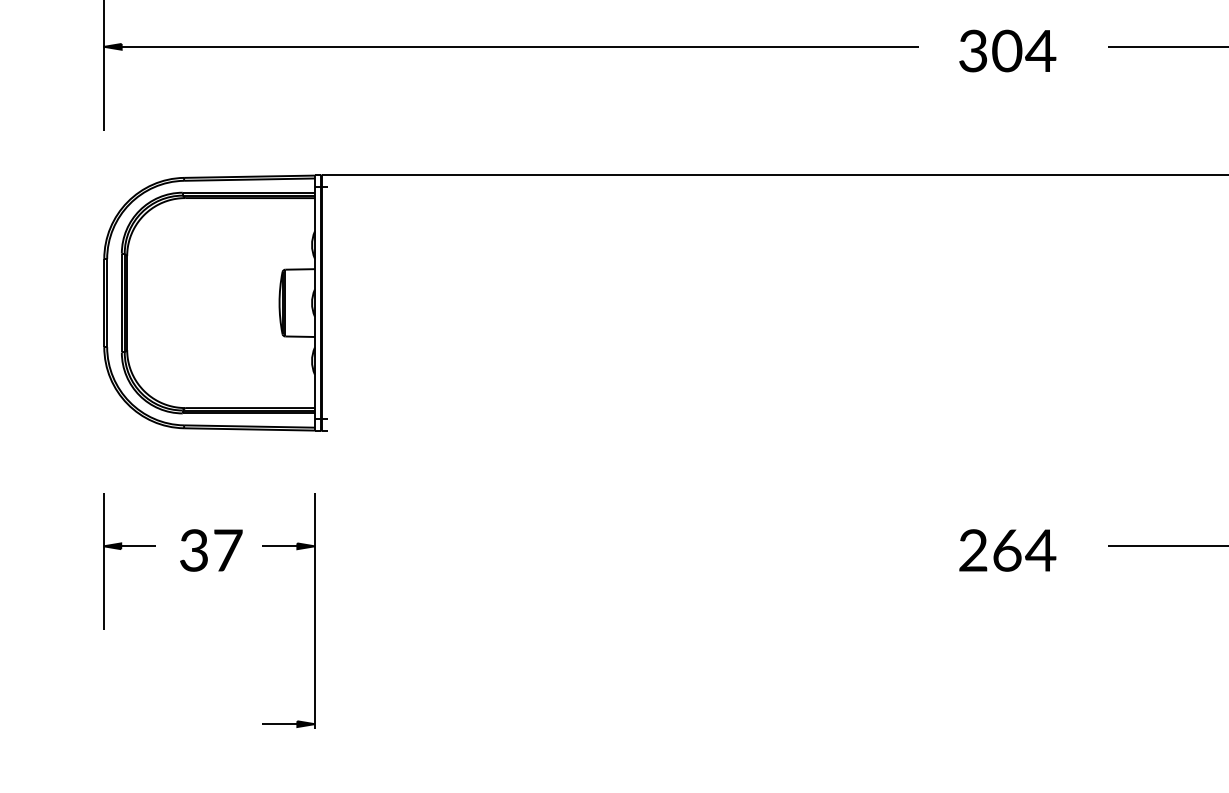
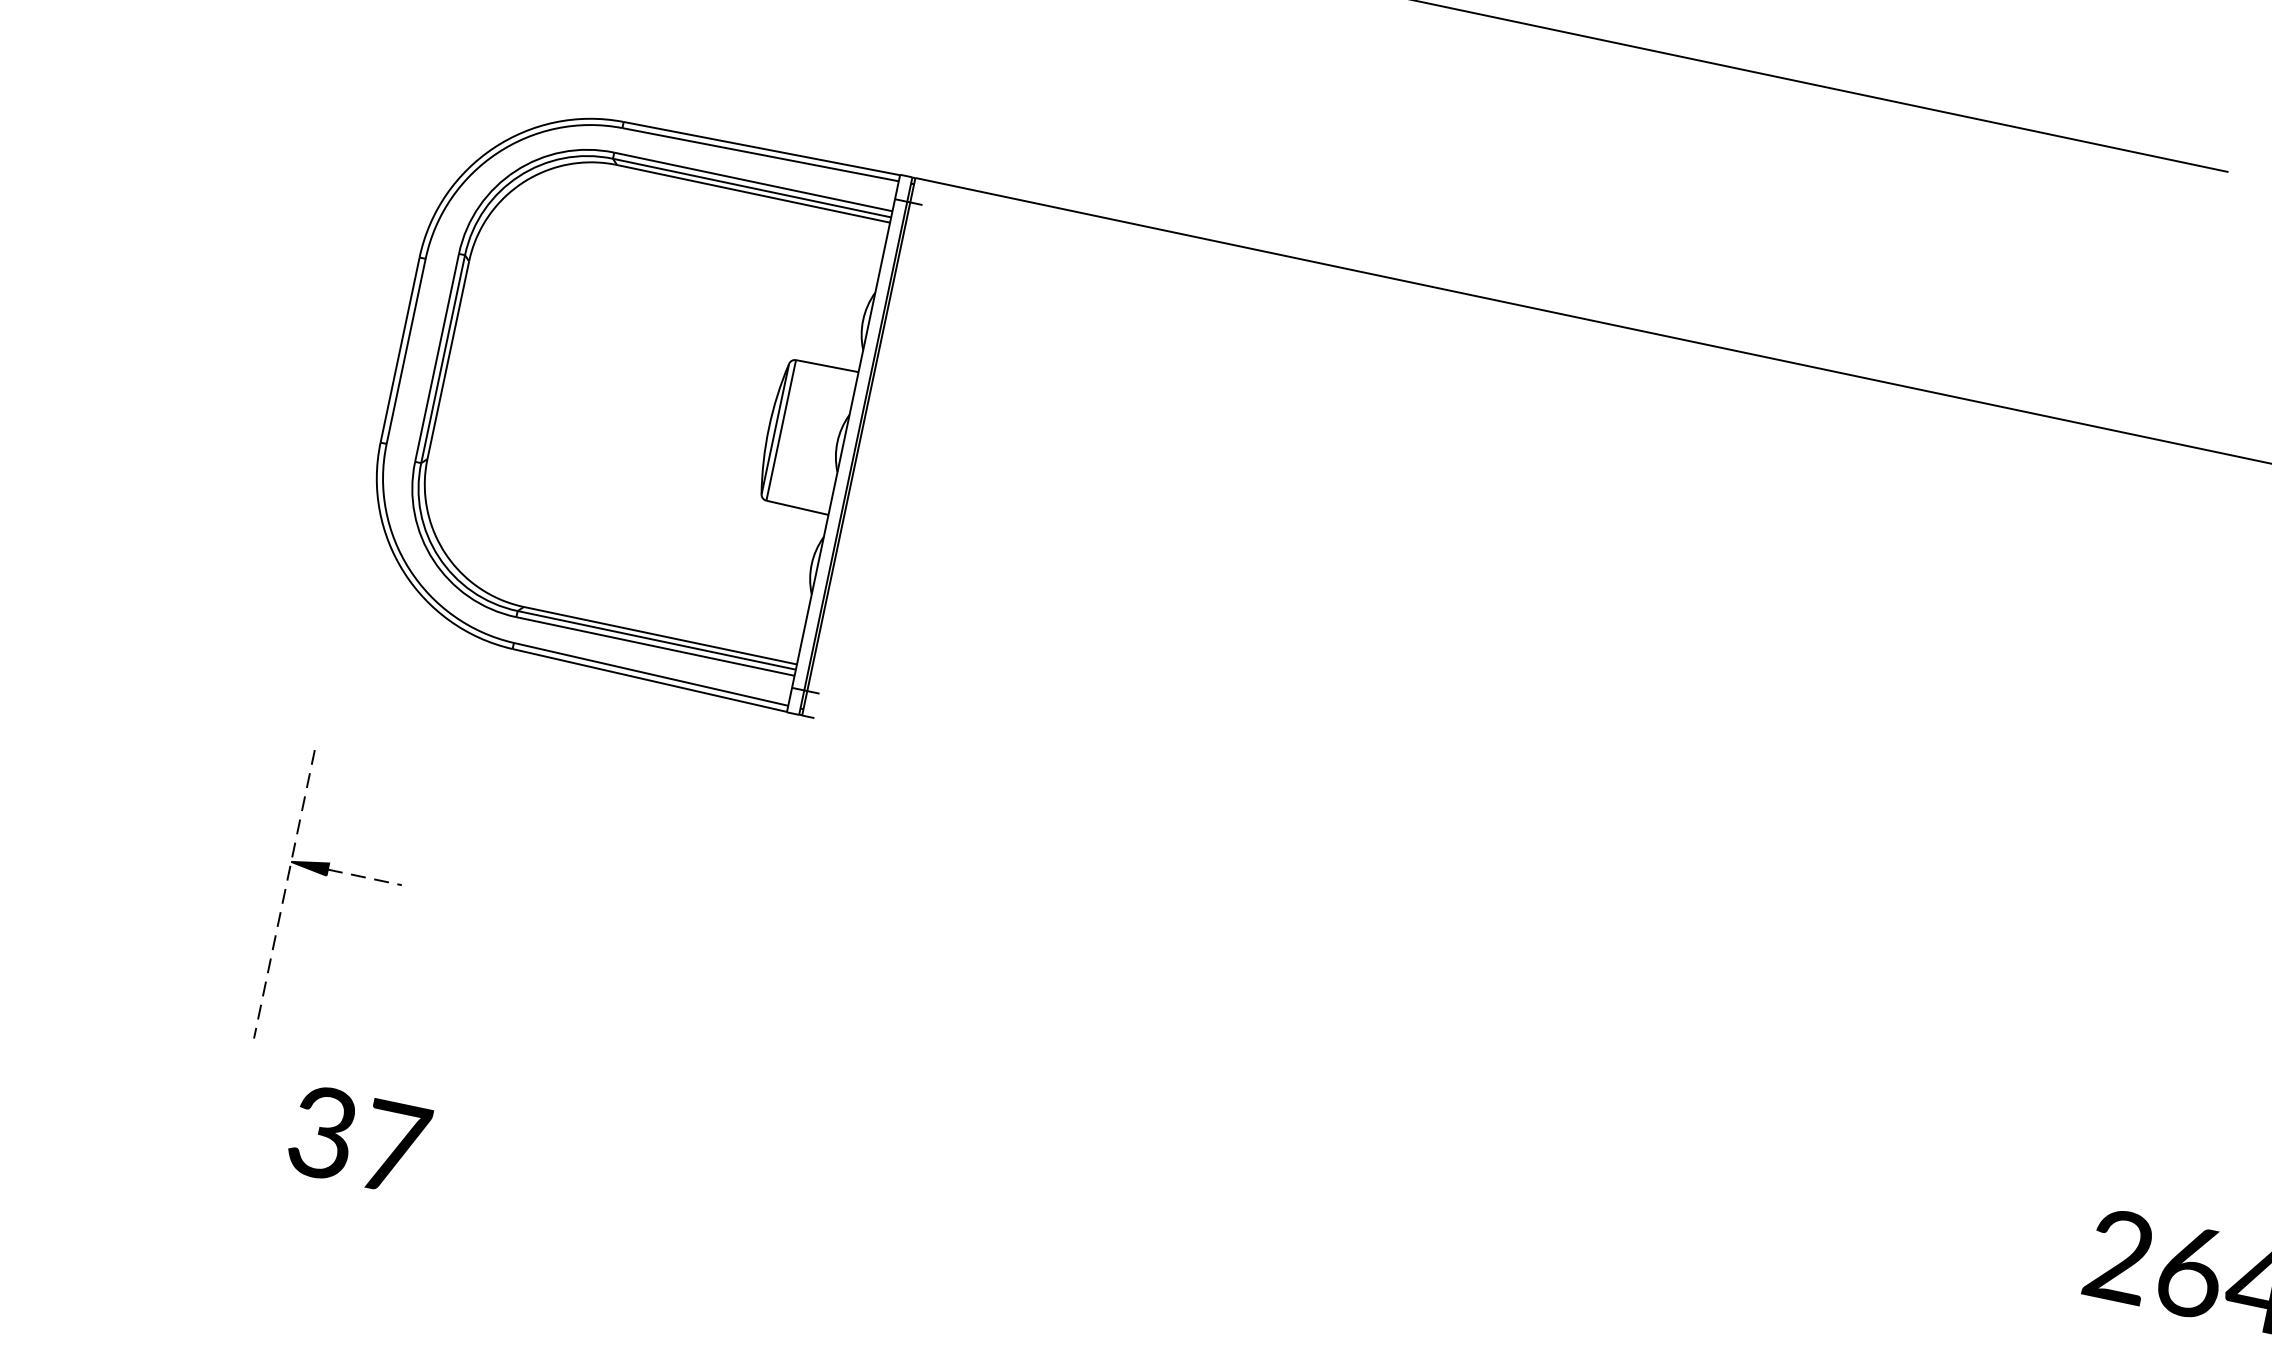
line: (138, 546) -> (364, 877), solid -> dashed
text: (211, 550) -> (359, 1140), moved
line: (103, 561) -> (283, 893), solid -> dashed
part: (314, 610) -> (706, 1090), removed

